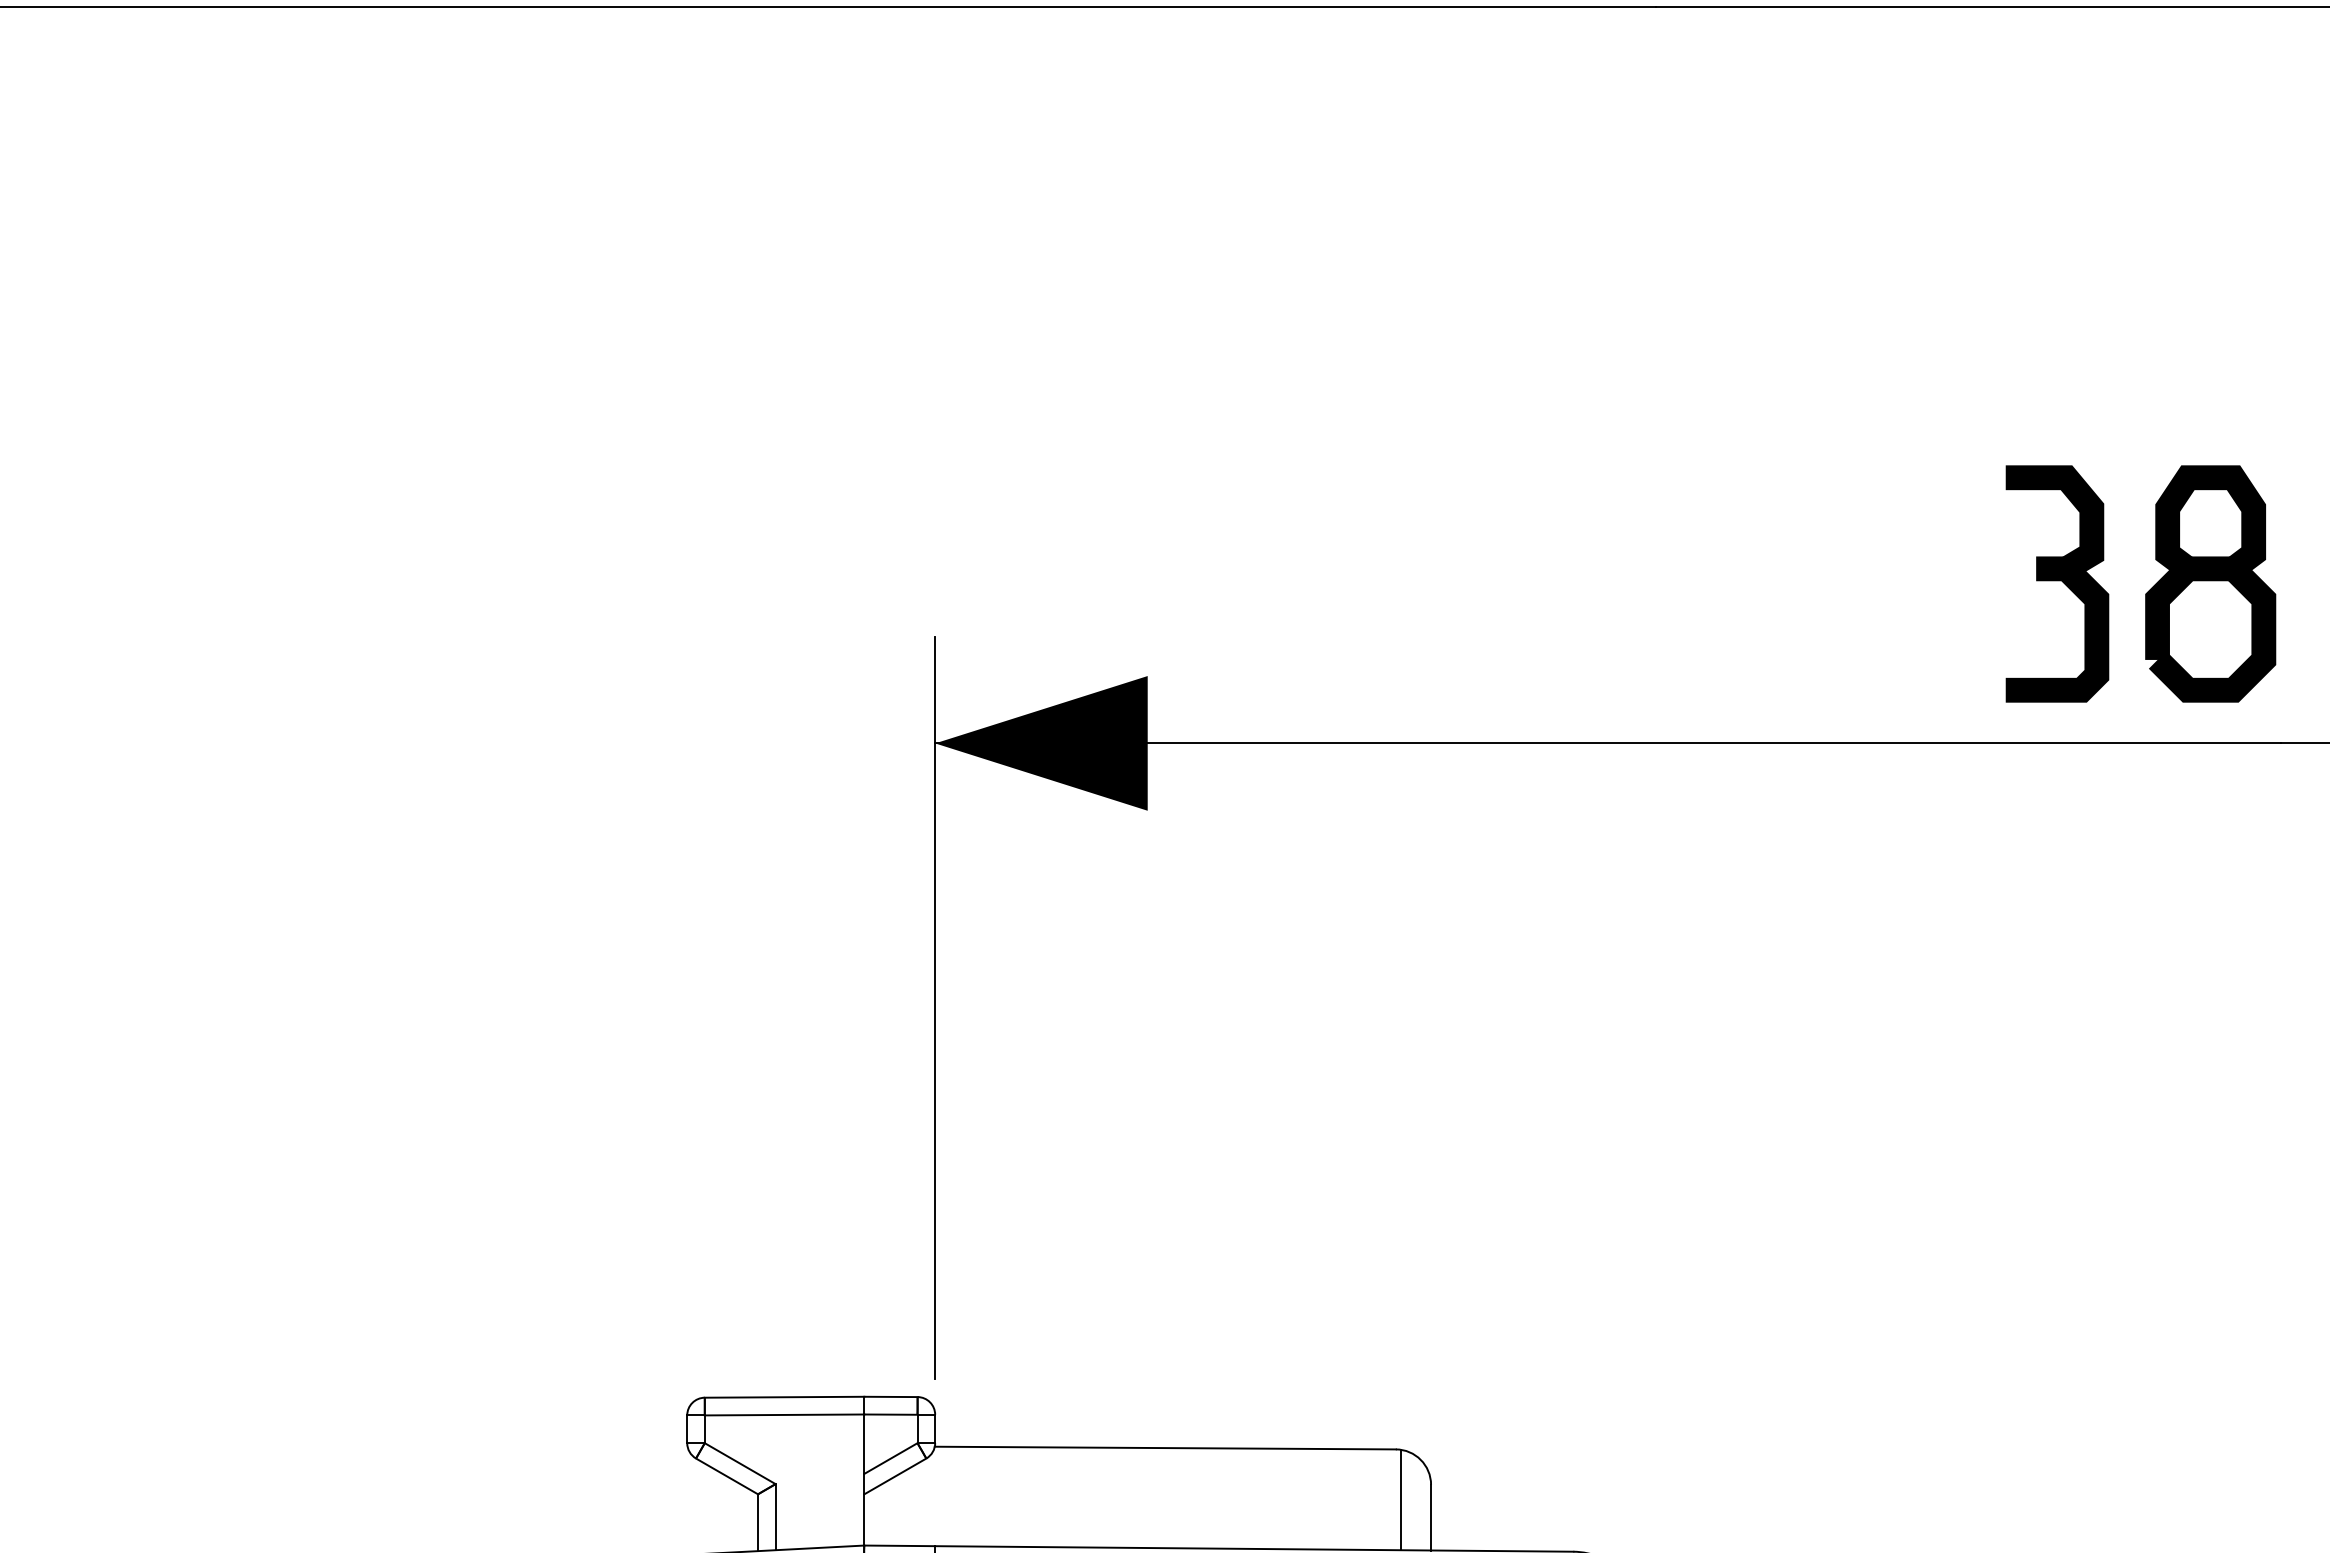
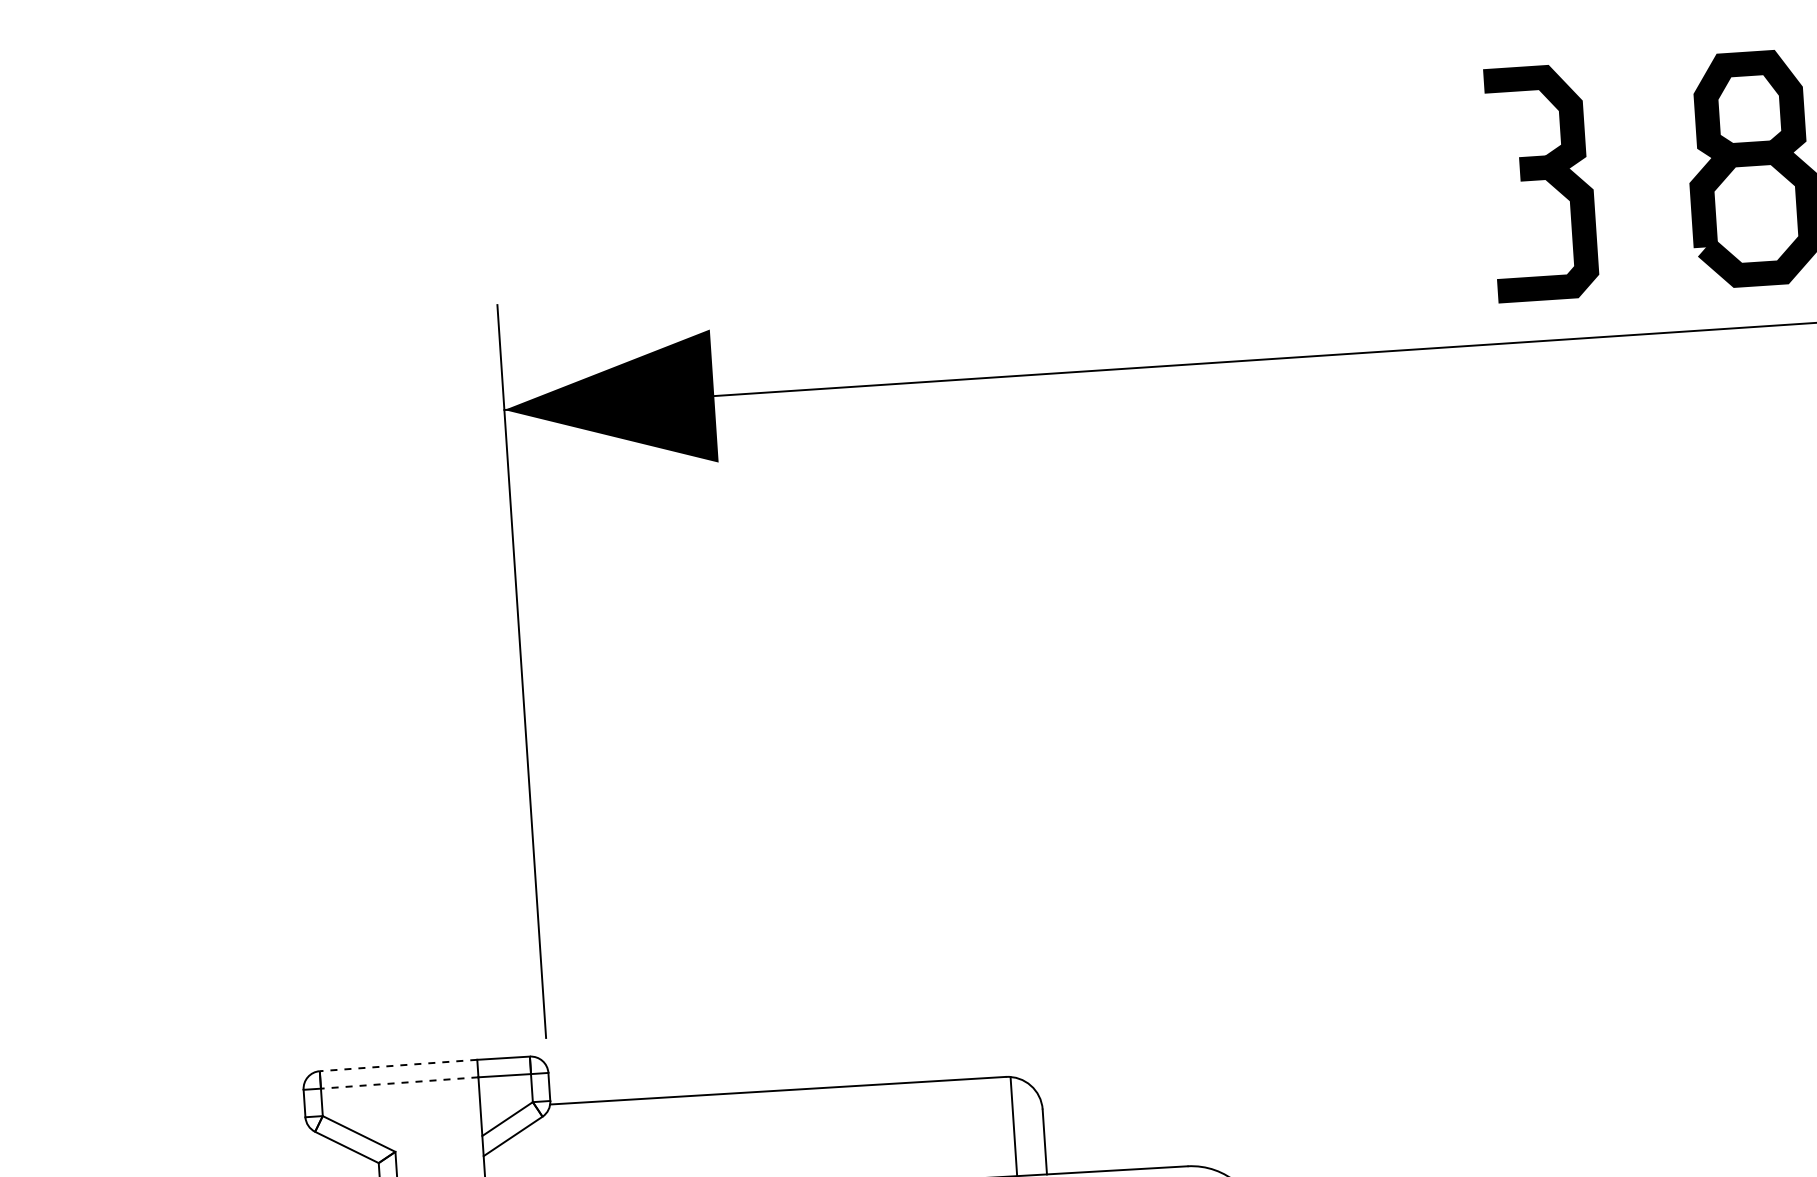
part: (2057, 583) -> (1541, 182), moved
line: (784, 1397) -> (398, 1065), solid -> dashed
line: (784, 1414) -> (399, 1082), solid -> dashed

